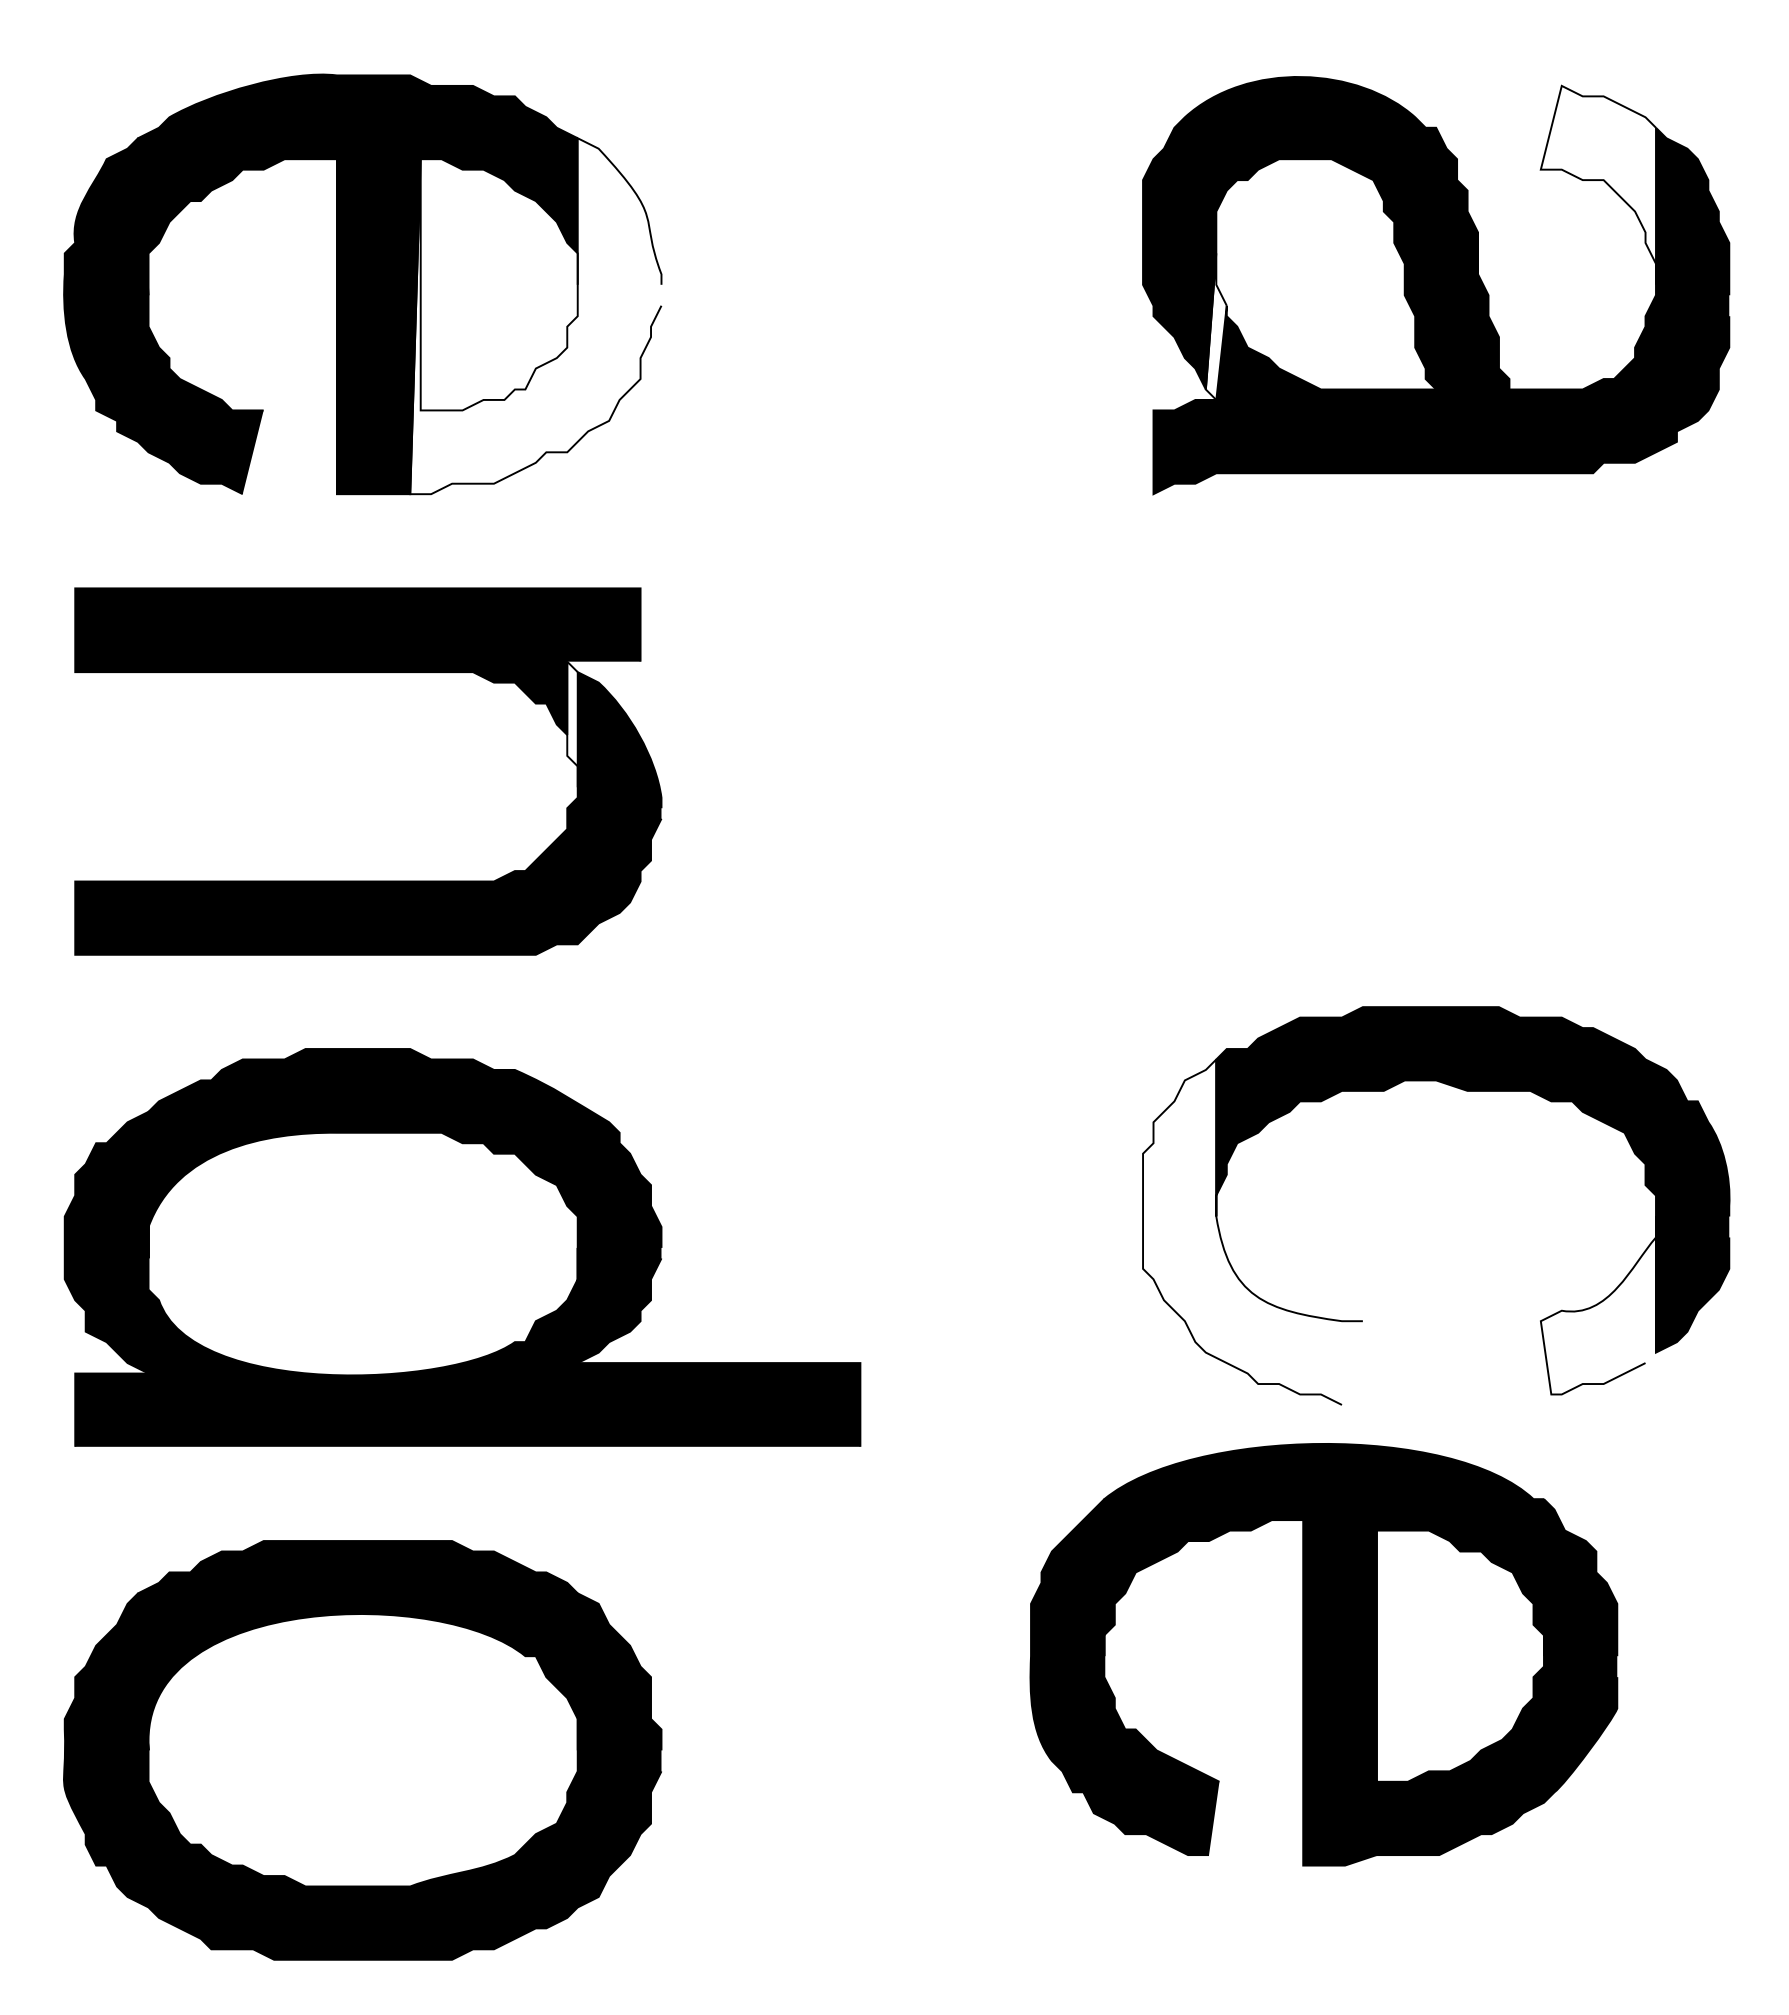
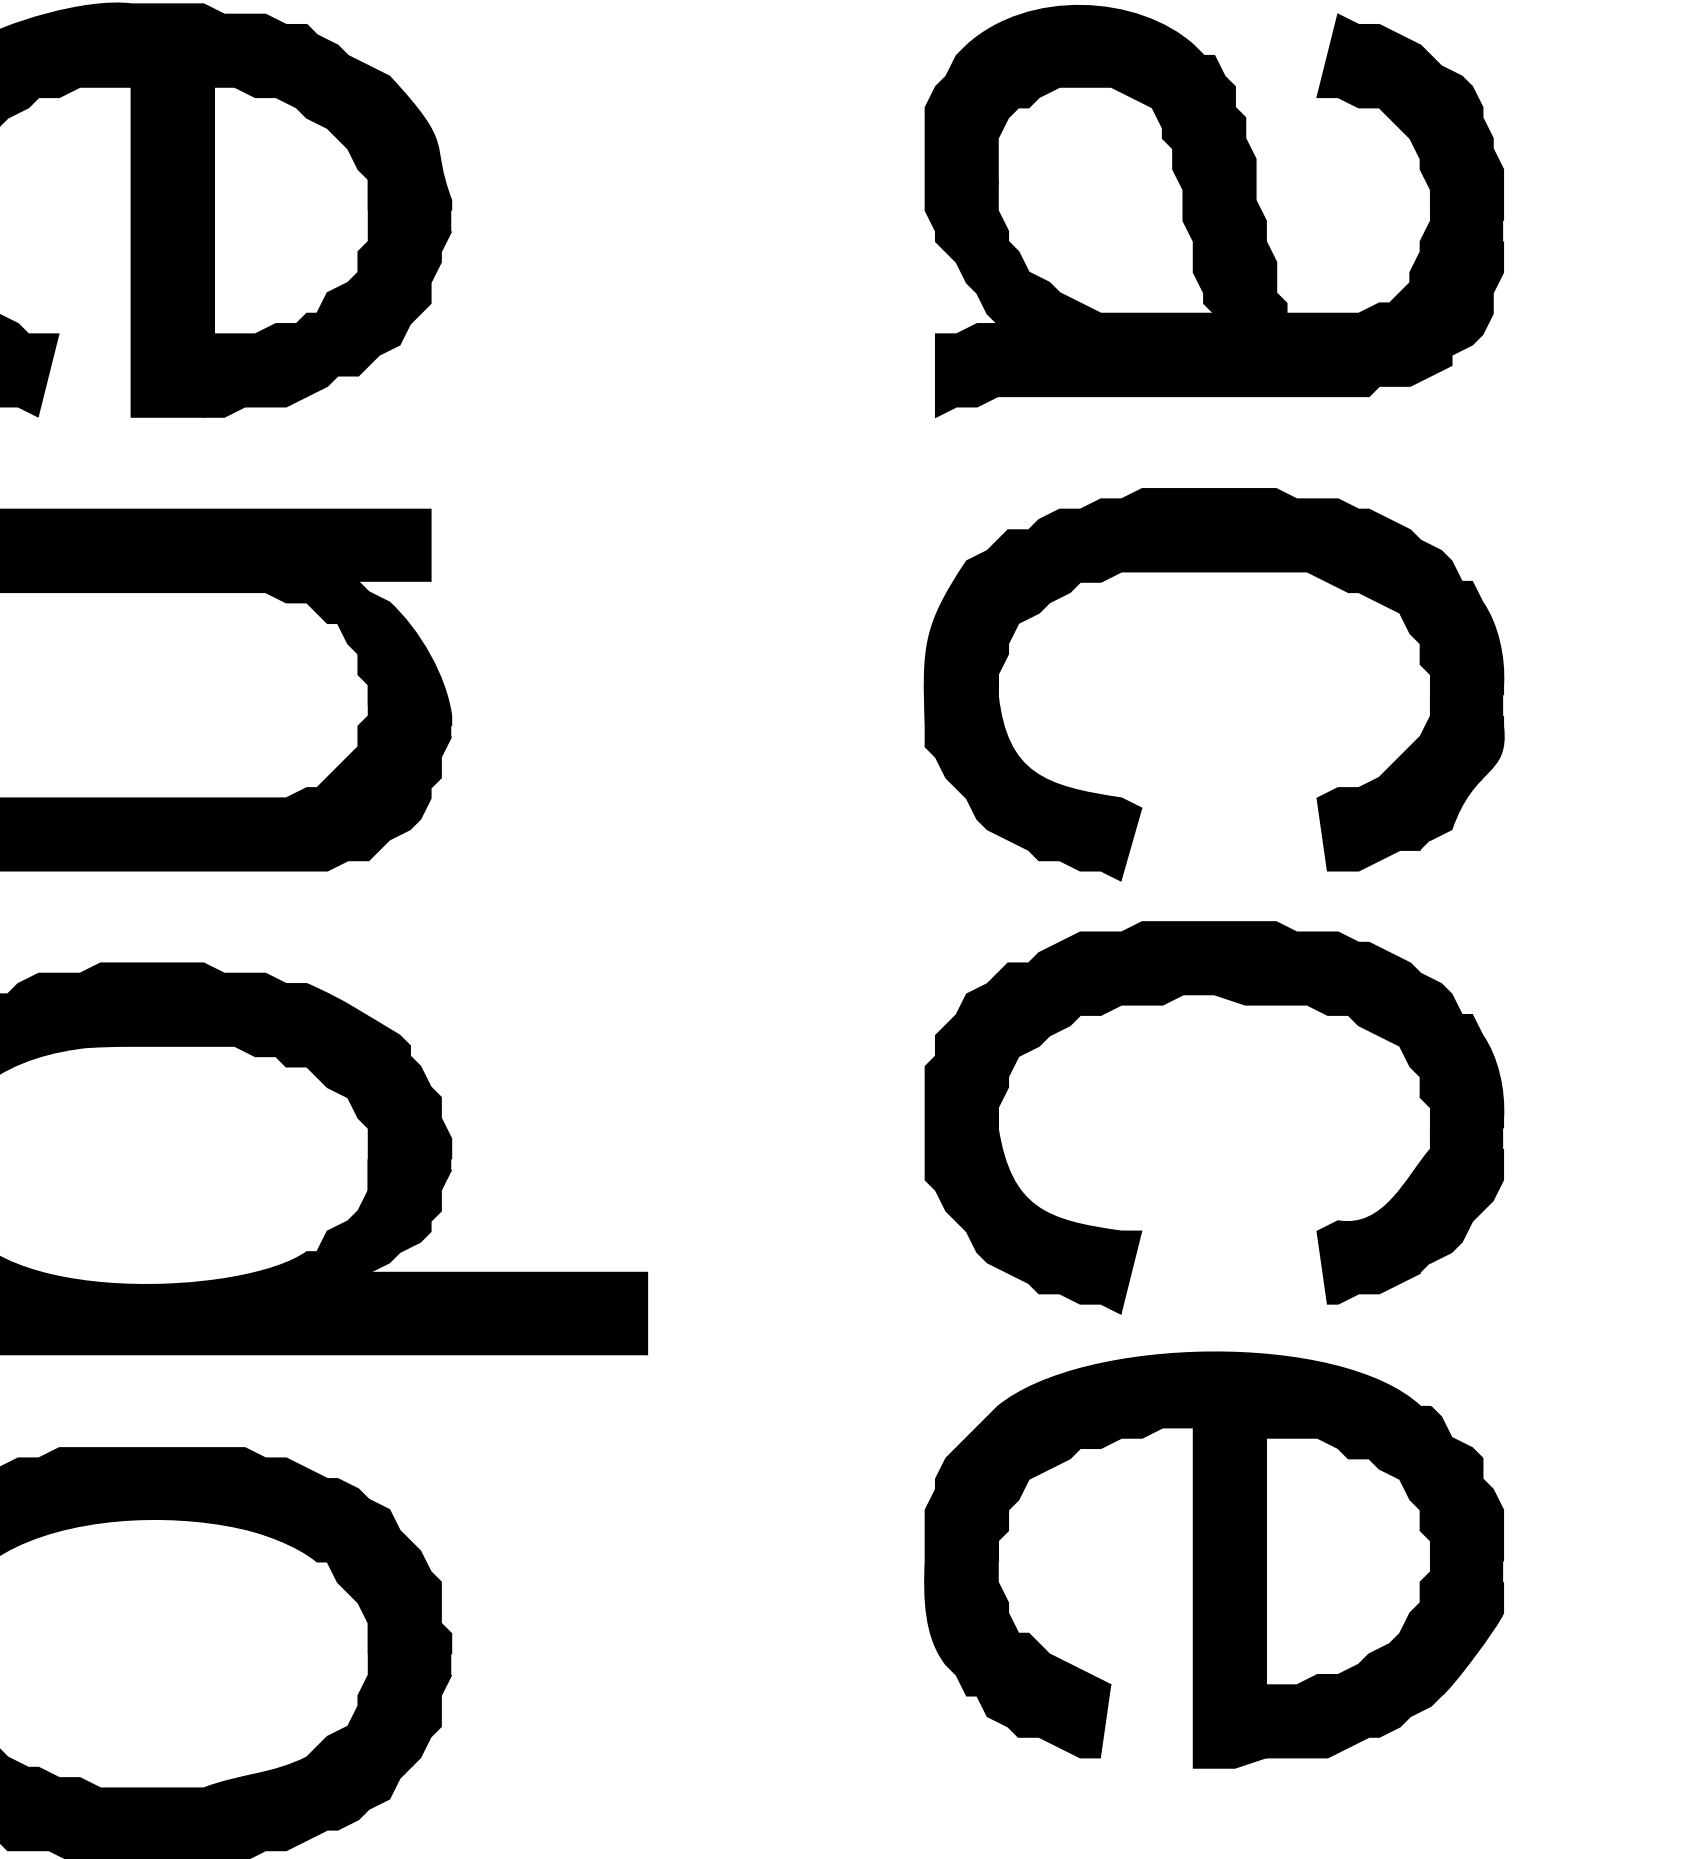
fill: (1597, 184) -> (1373, 111), added
fill: (535, 316) -> (327, 241), added
fill: (1215, 326) -> (996, 251), added
part: (1435, 652) -> (1213, 572), added
fill: (572, 724) -> (363, 643), added
fill: (1252, 1231) -> (1033, 1143), added
fill: (1597, 1305) -> (1373, 1216), added
part: (1323, 1654) -> (1213, 1559), moved

